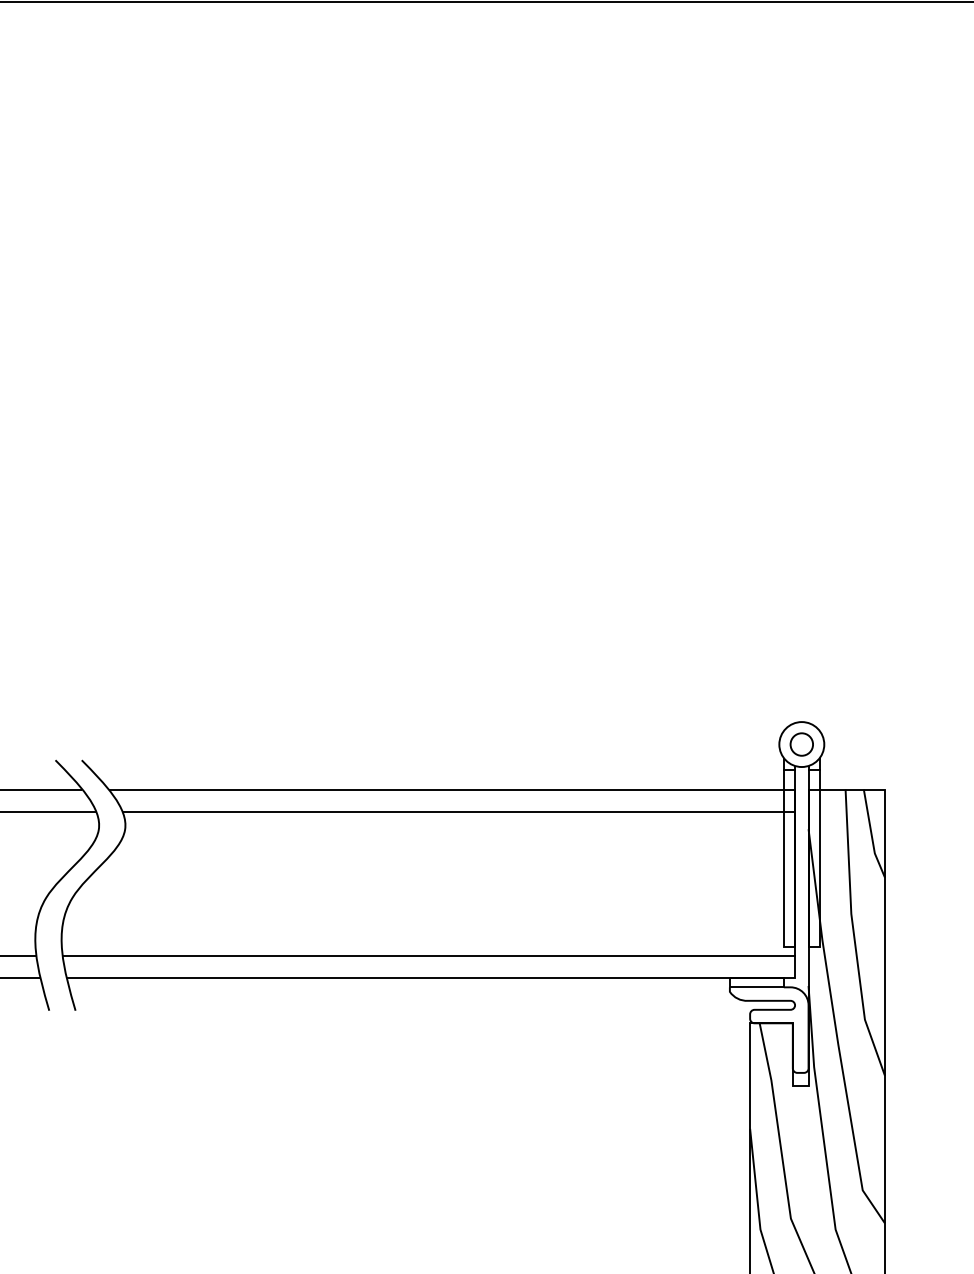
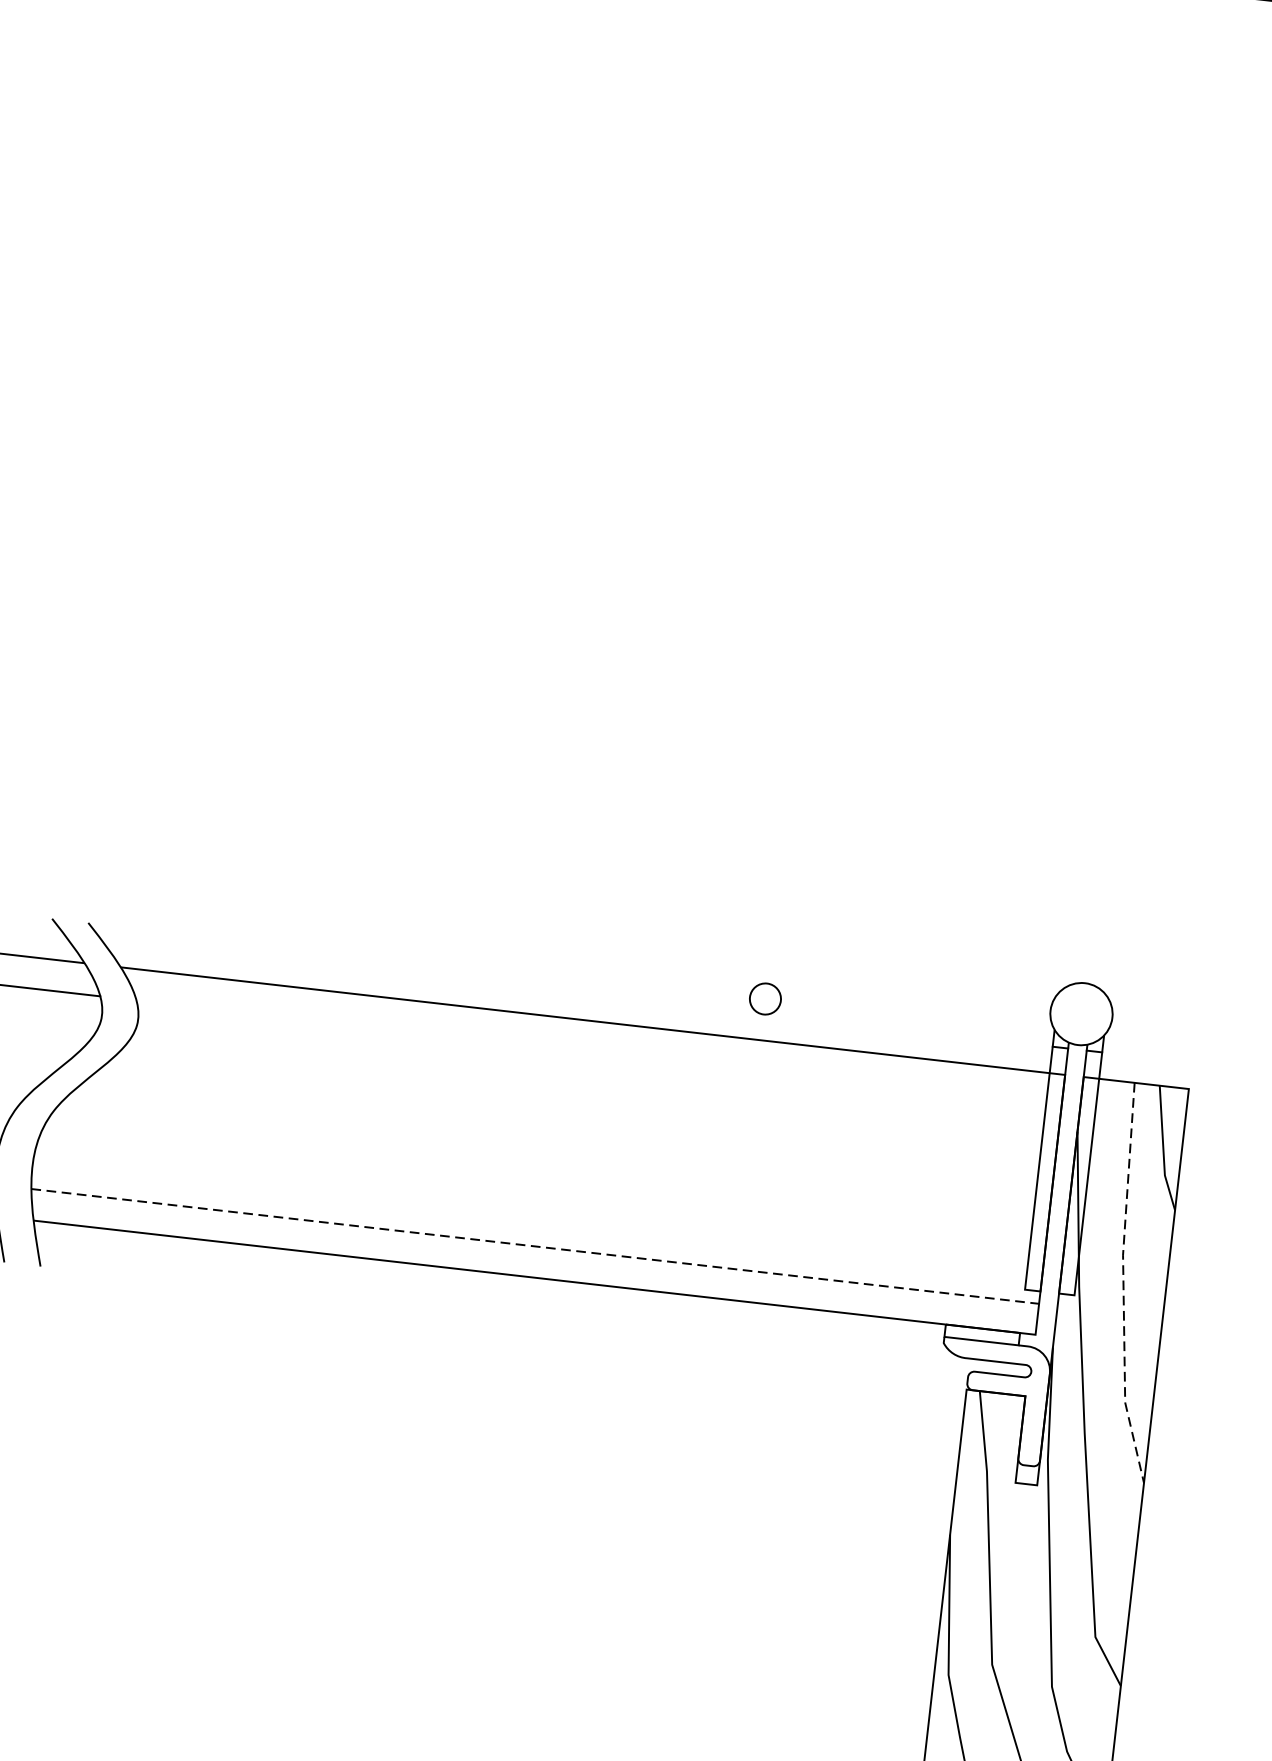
circle: (801, 744) -> (765, 998), moved
line: (458, 811) -> (598, 1052), removed
line: (854, 934) -> (1124, 1283), solid -> dashed
line: (429, 955) -> (536, 1246), solid -> dashed

